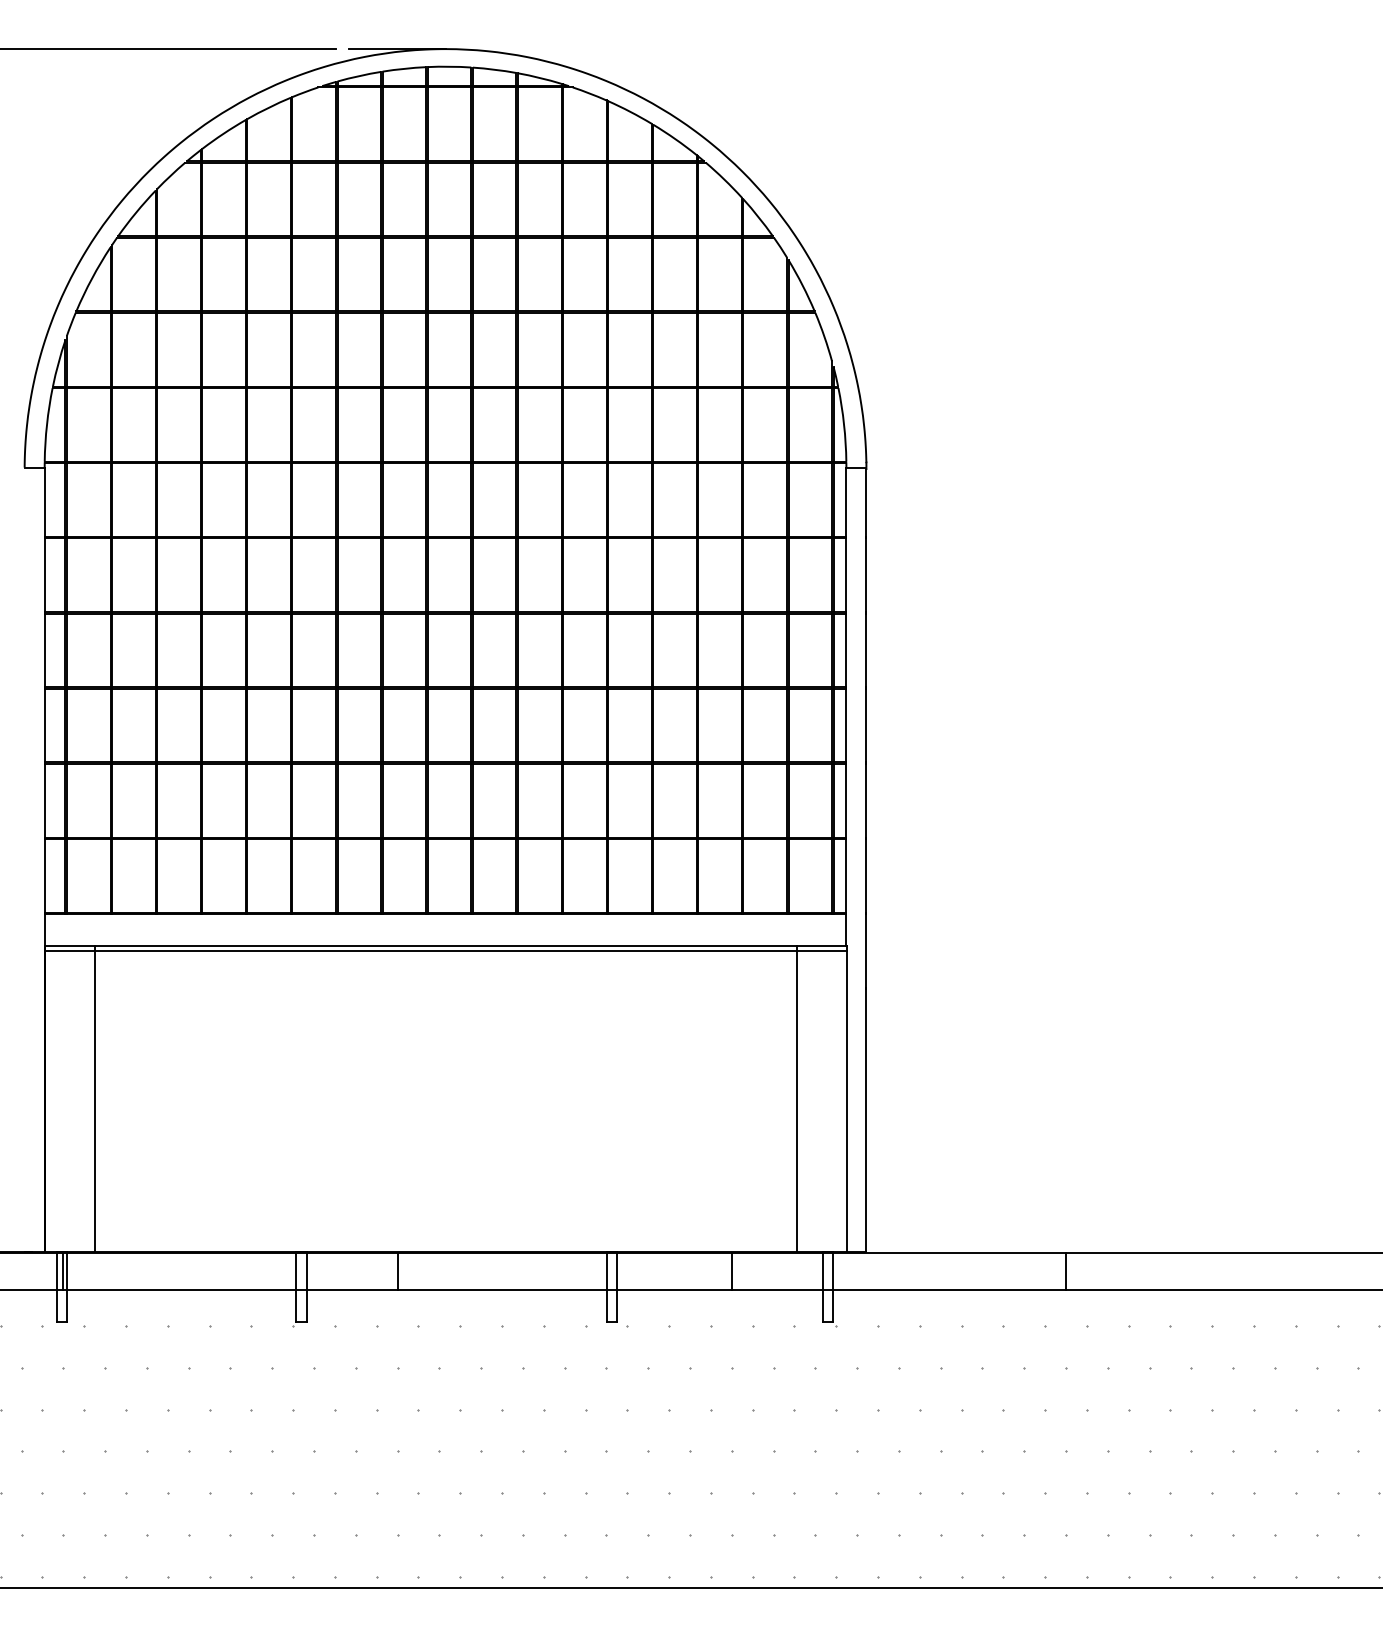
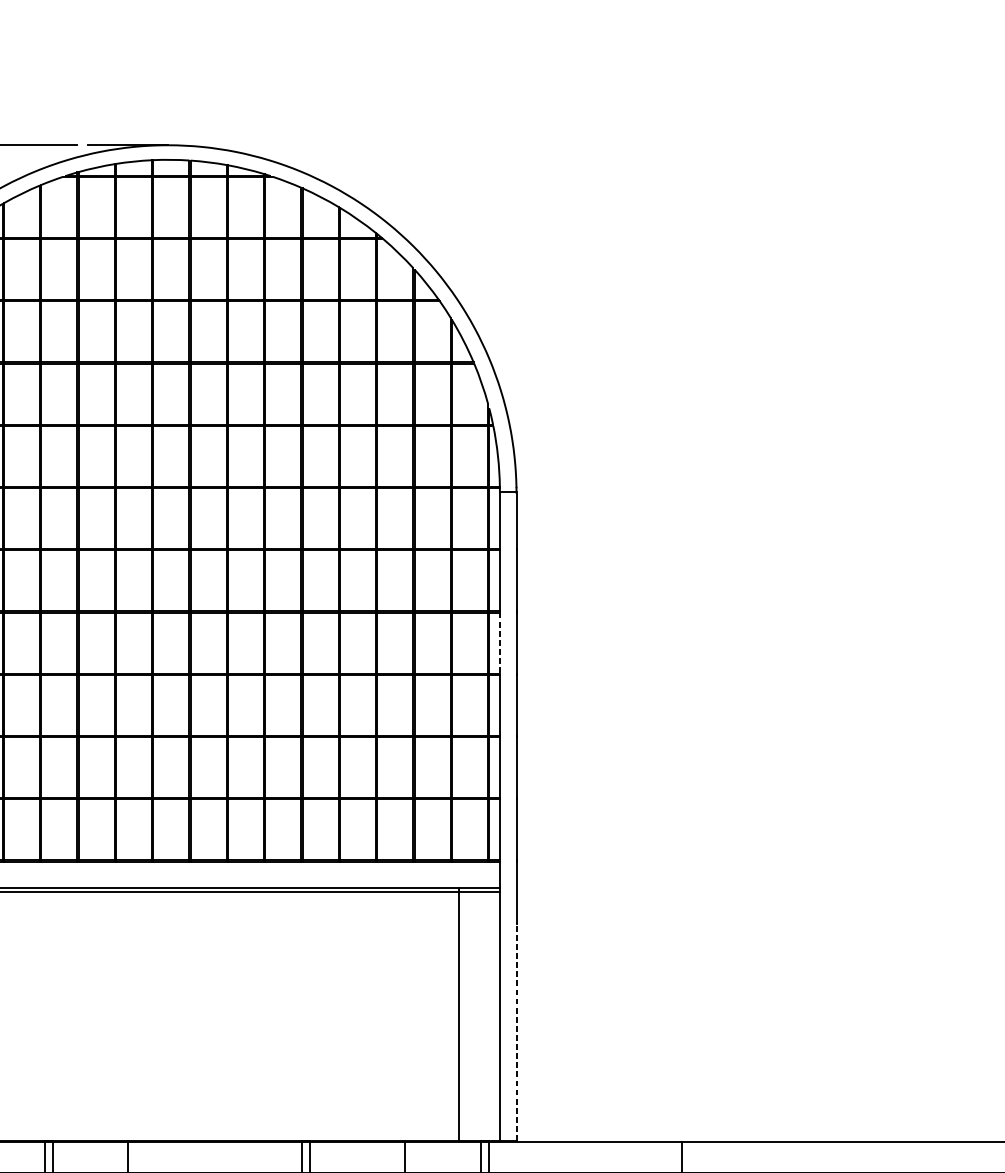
line: (846, 650) -> (500, 643), solid -> dashed
line: (866, 1120) -> (516, 1032), solid -> dashed

